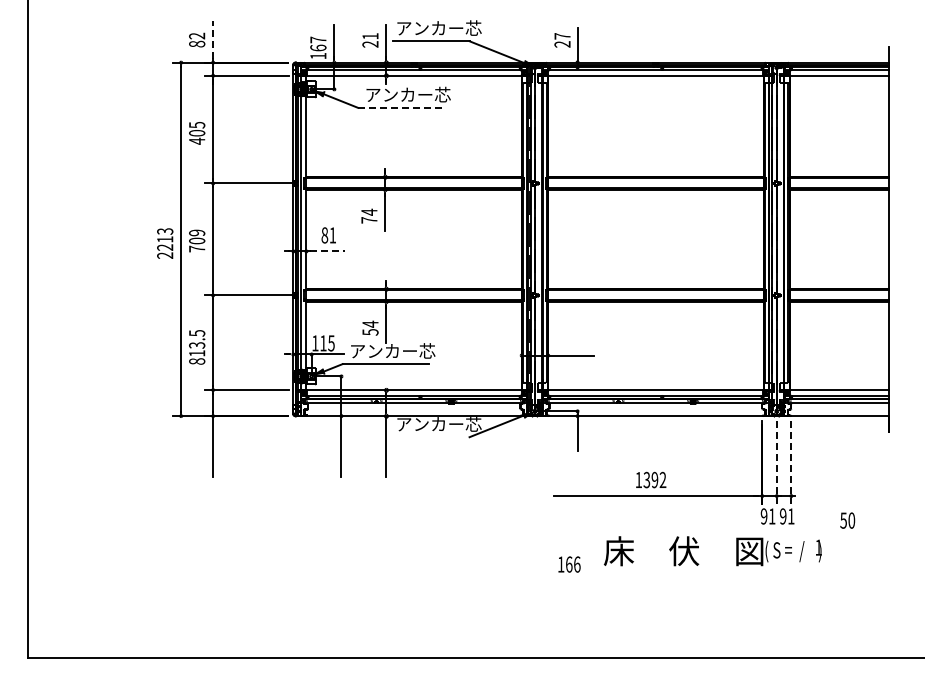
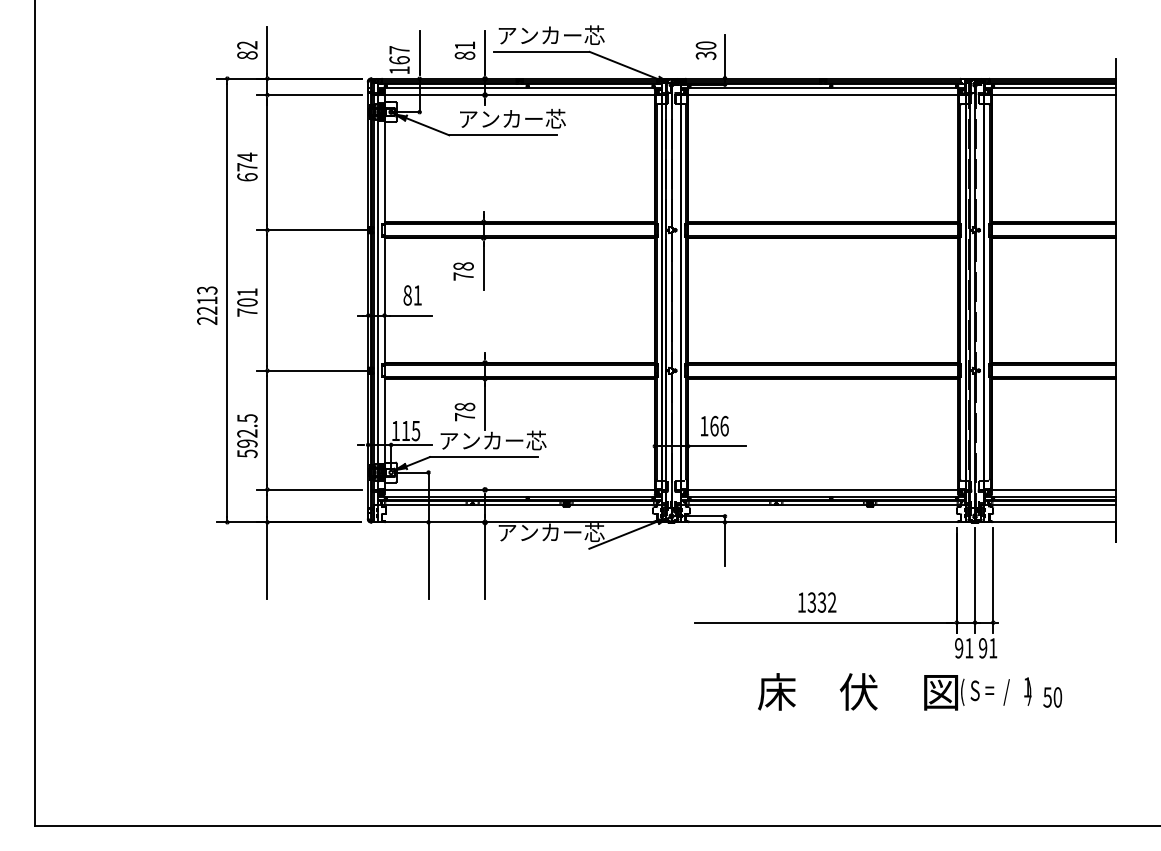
line: (213, 40) -> (267, 50), dashed -> solid
text: (562, 40) -> (706, 50), 27 -> 30
text: (370, 44) -> (465, 55), 21 -> 81
line: (401, 107) -> (503, 134), dashed -> solid
text: (197, 132) -> (247, 166), 405 -> 674
text: (369, 211) -> (463, 265), 74 -> 78
text: (197, 232) -> (247, 291), 709 -> 701
line: (327, 251) -> (411, 315), dashed -> solid
text: (370, 327) -> (465, 411), 54 -> 78
text: (197, 353) -> (247, 443), 813.5 -> 592.5
line: (776, 462) -> (974, 580), dashed -> solid
line: (791, 462) -> (993, 580), dashed -> solid
text: (654, 480) -> (821, 603), 1392 -> 1332
text: (847, 520) -> (1052, 697), moved
text: (569, 564) -> (714, 426), moved

